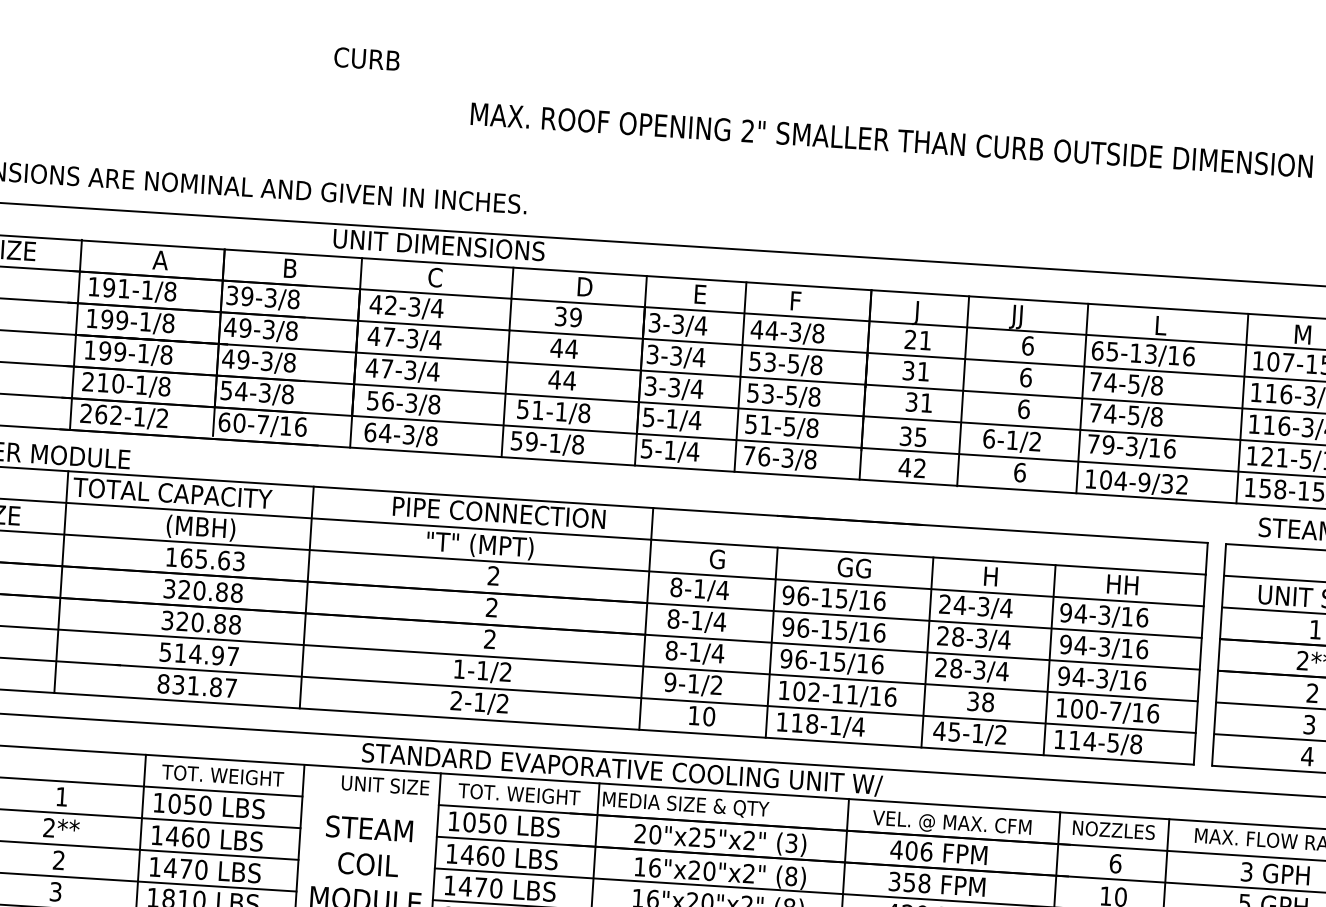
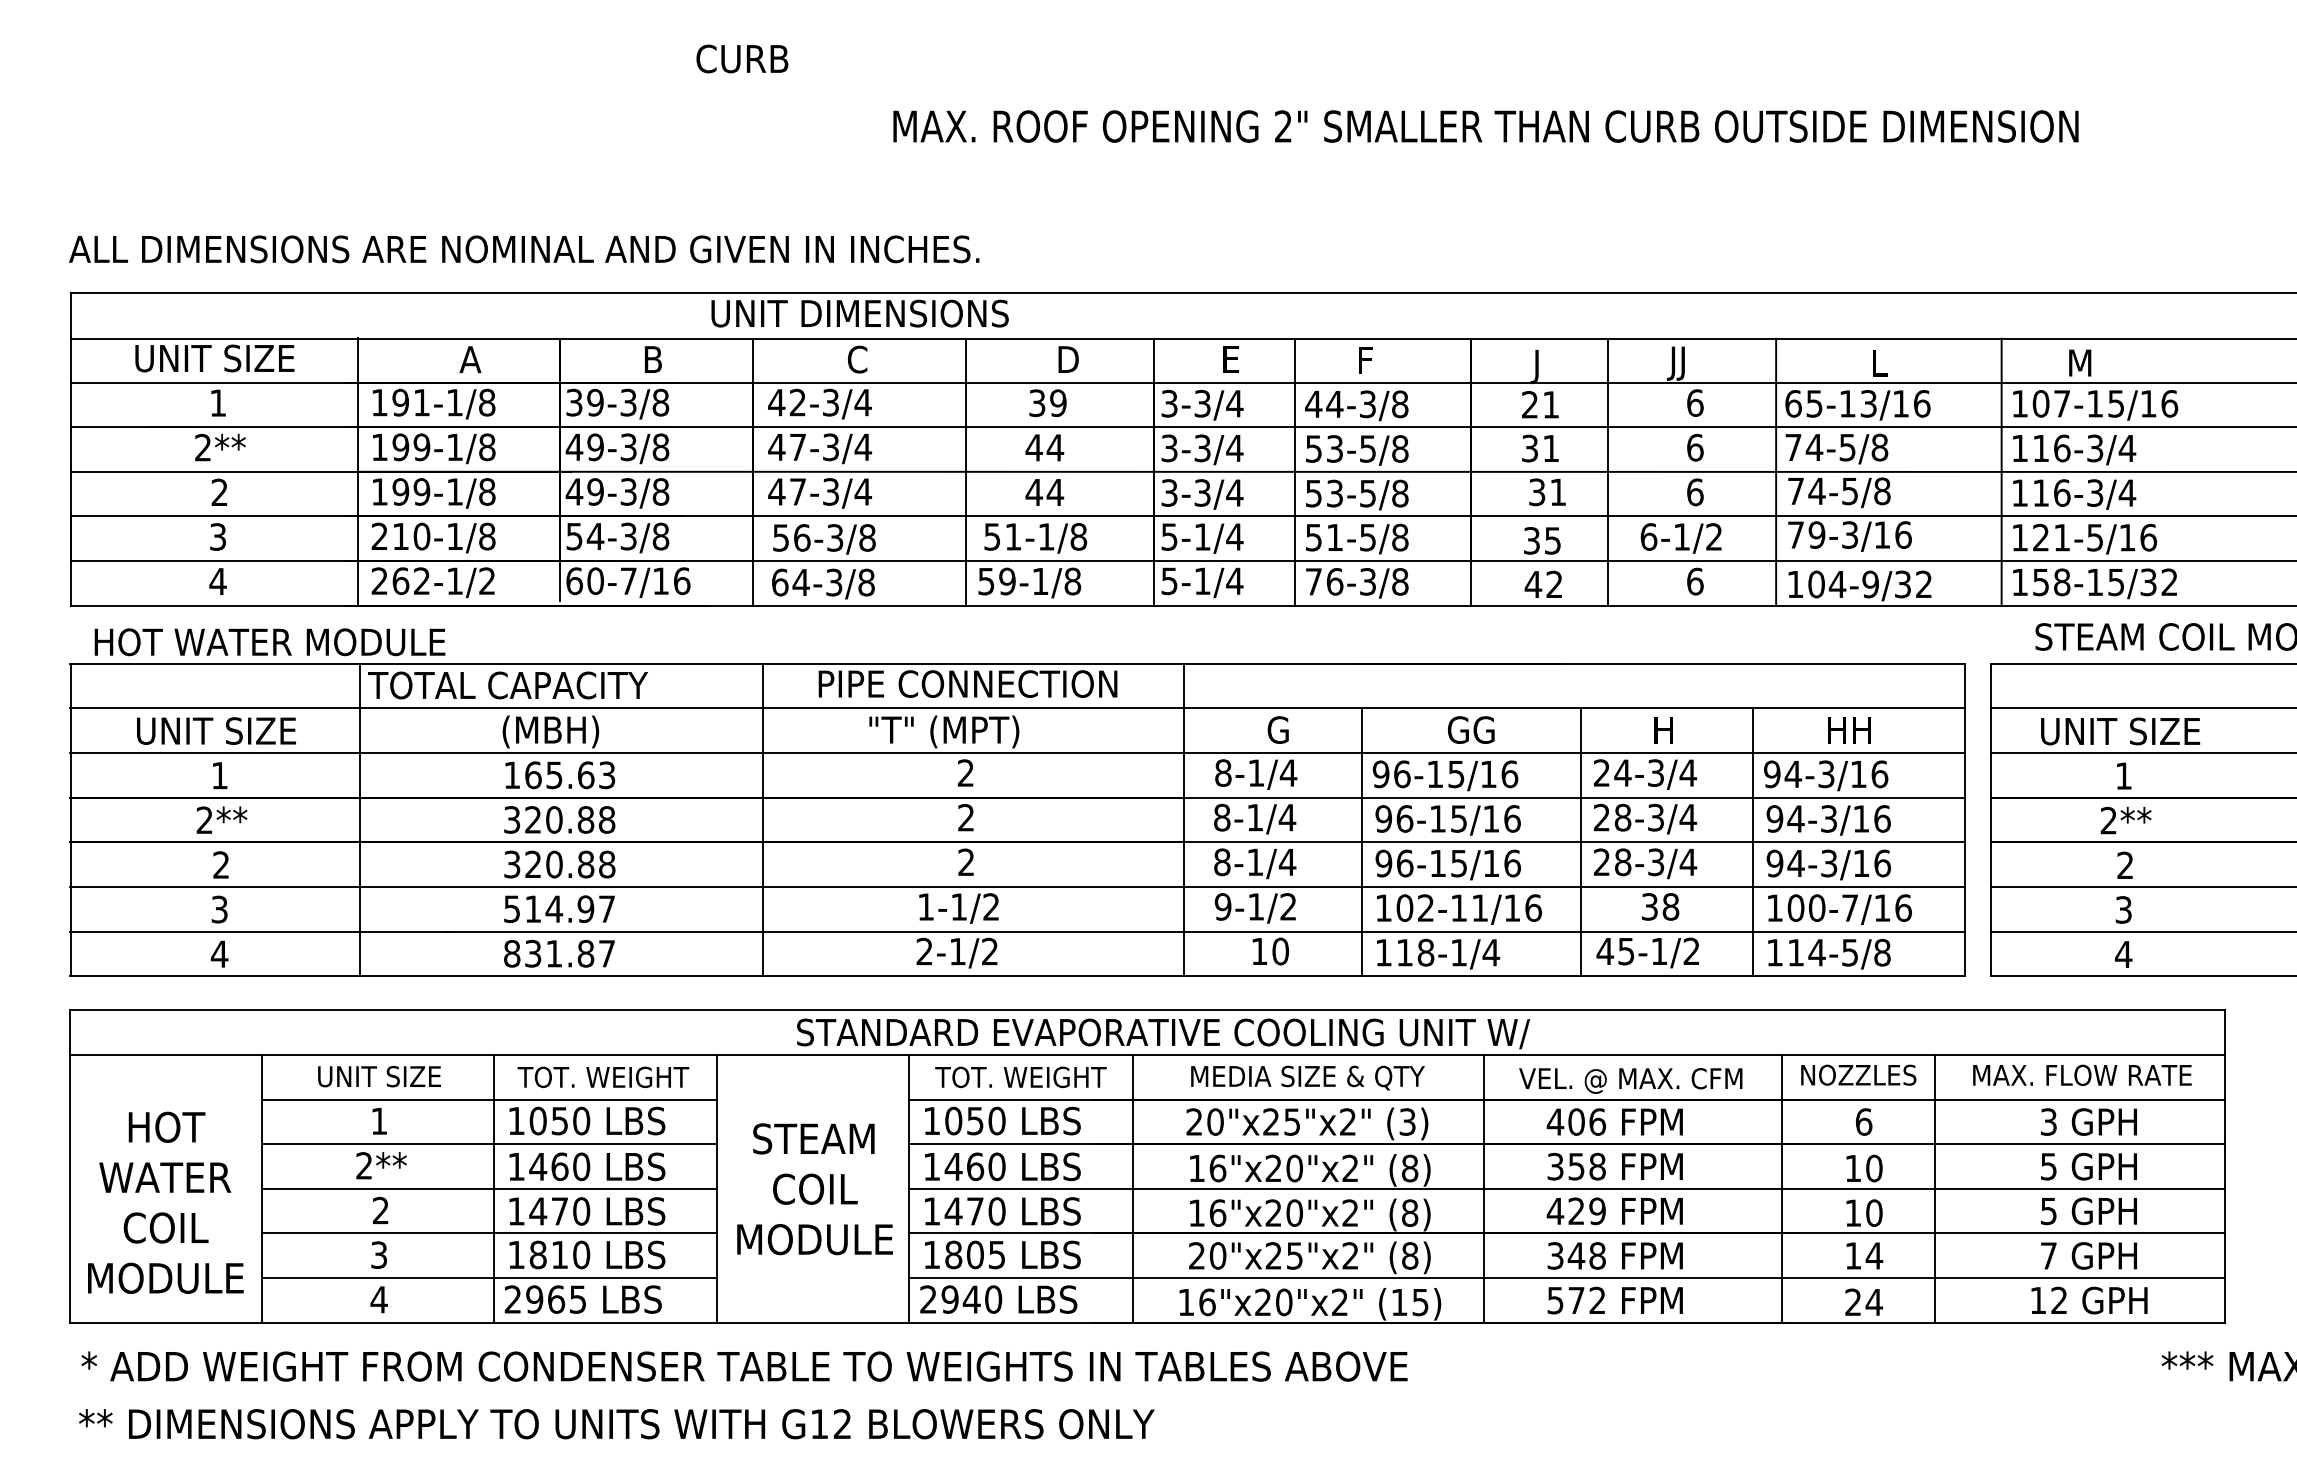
line: (306, 597) -> (763, 819), moved
text: (385, 785) -> (379, 1076), moved
text: (685, 804) -> (1307, 1077), moved

